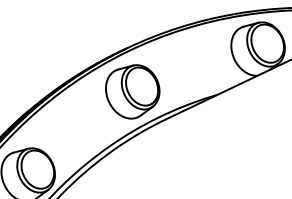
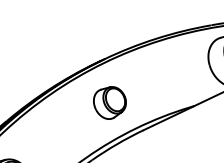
part: (132, 91) -> (109, 102), size x0.6

